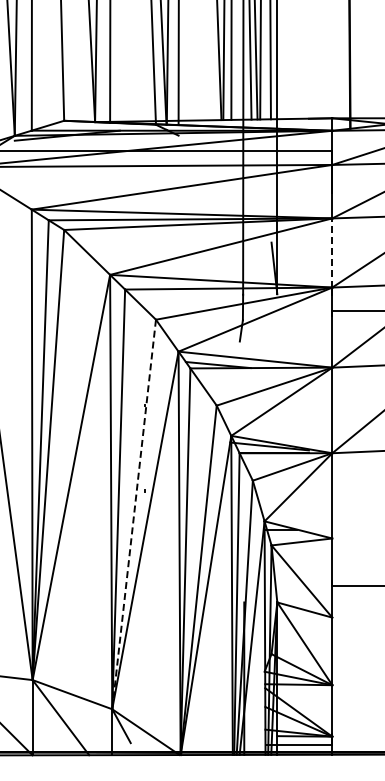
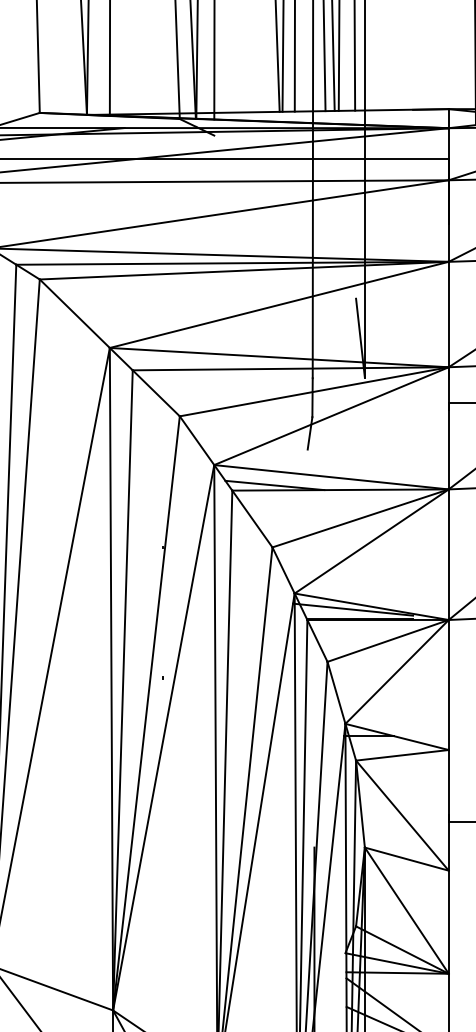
line: (332, 252) -> (449, 313), dashed -> solid
line: (134, 514) -> (147, 713), dashed -> solid

